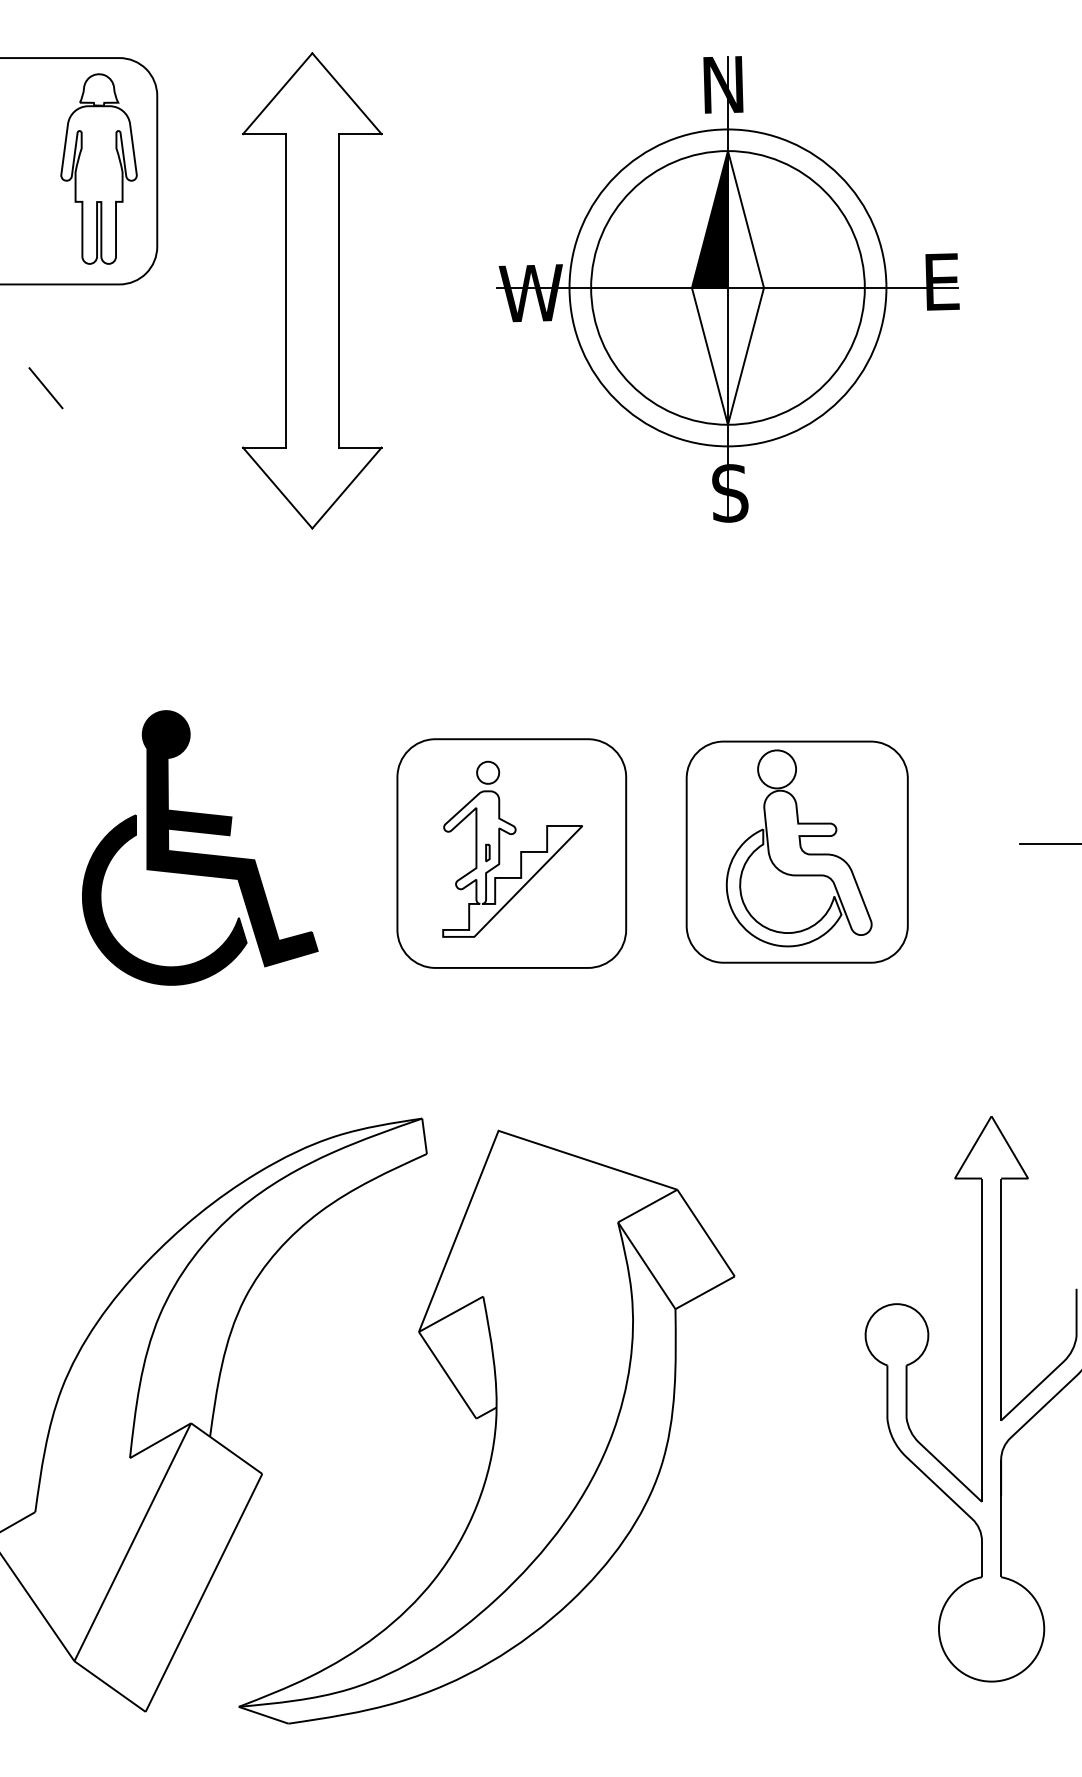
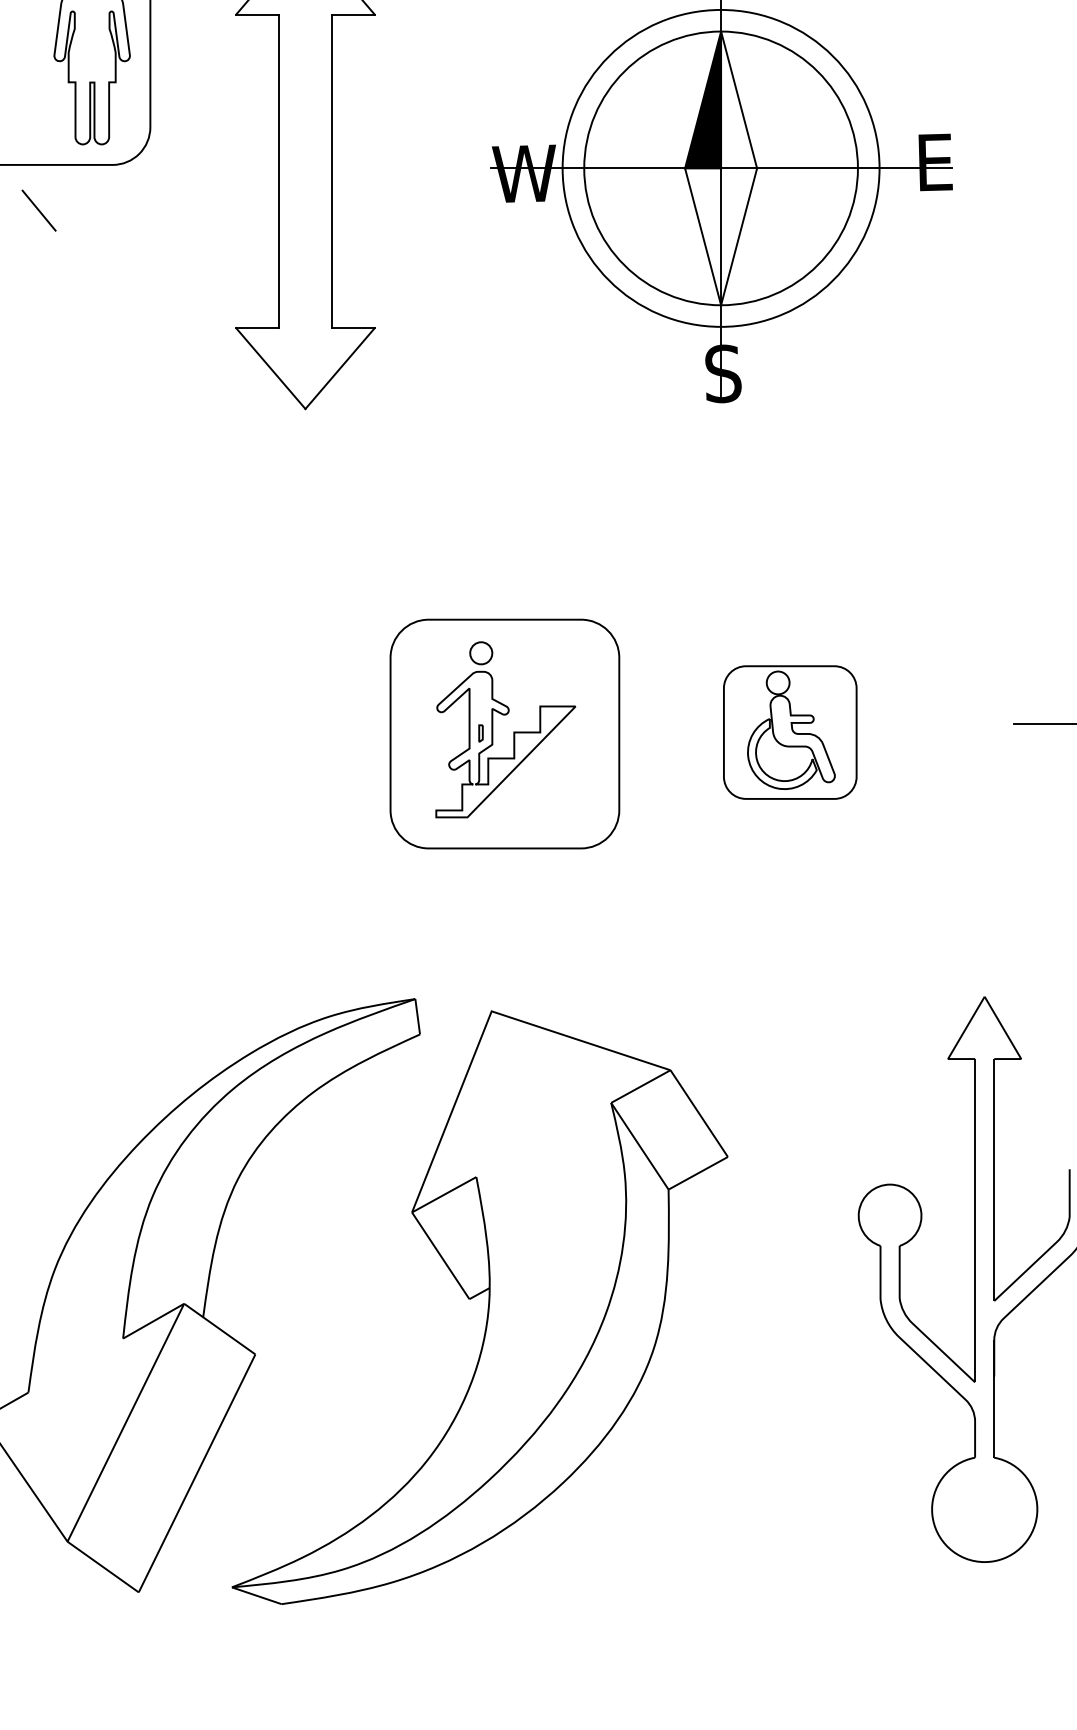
line: (45, 388) -> (38, 210), moved
part: (200, 847) -> (193, 727), removed
part: (796, 851) -> (789, 731), size x0.6

